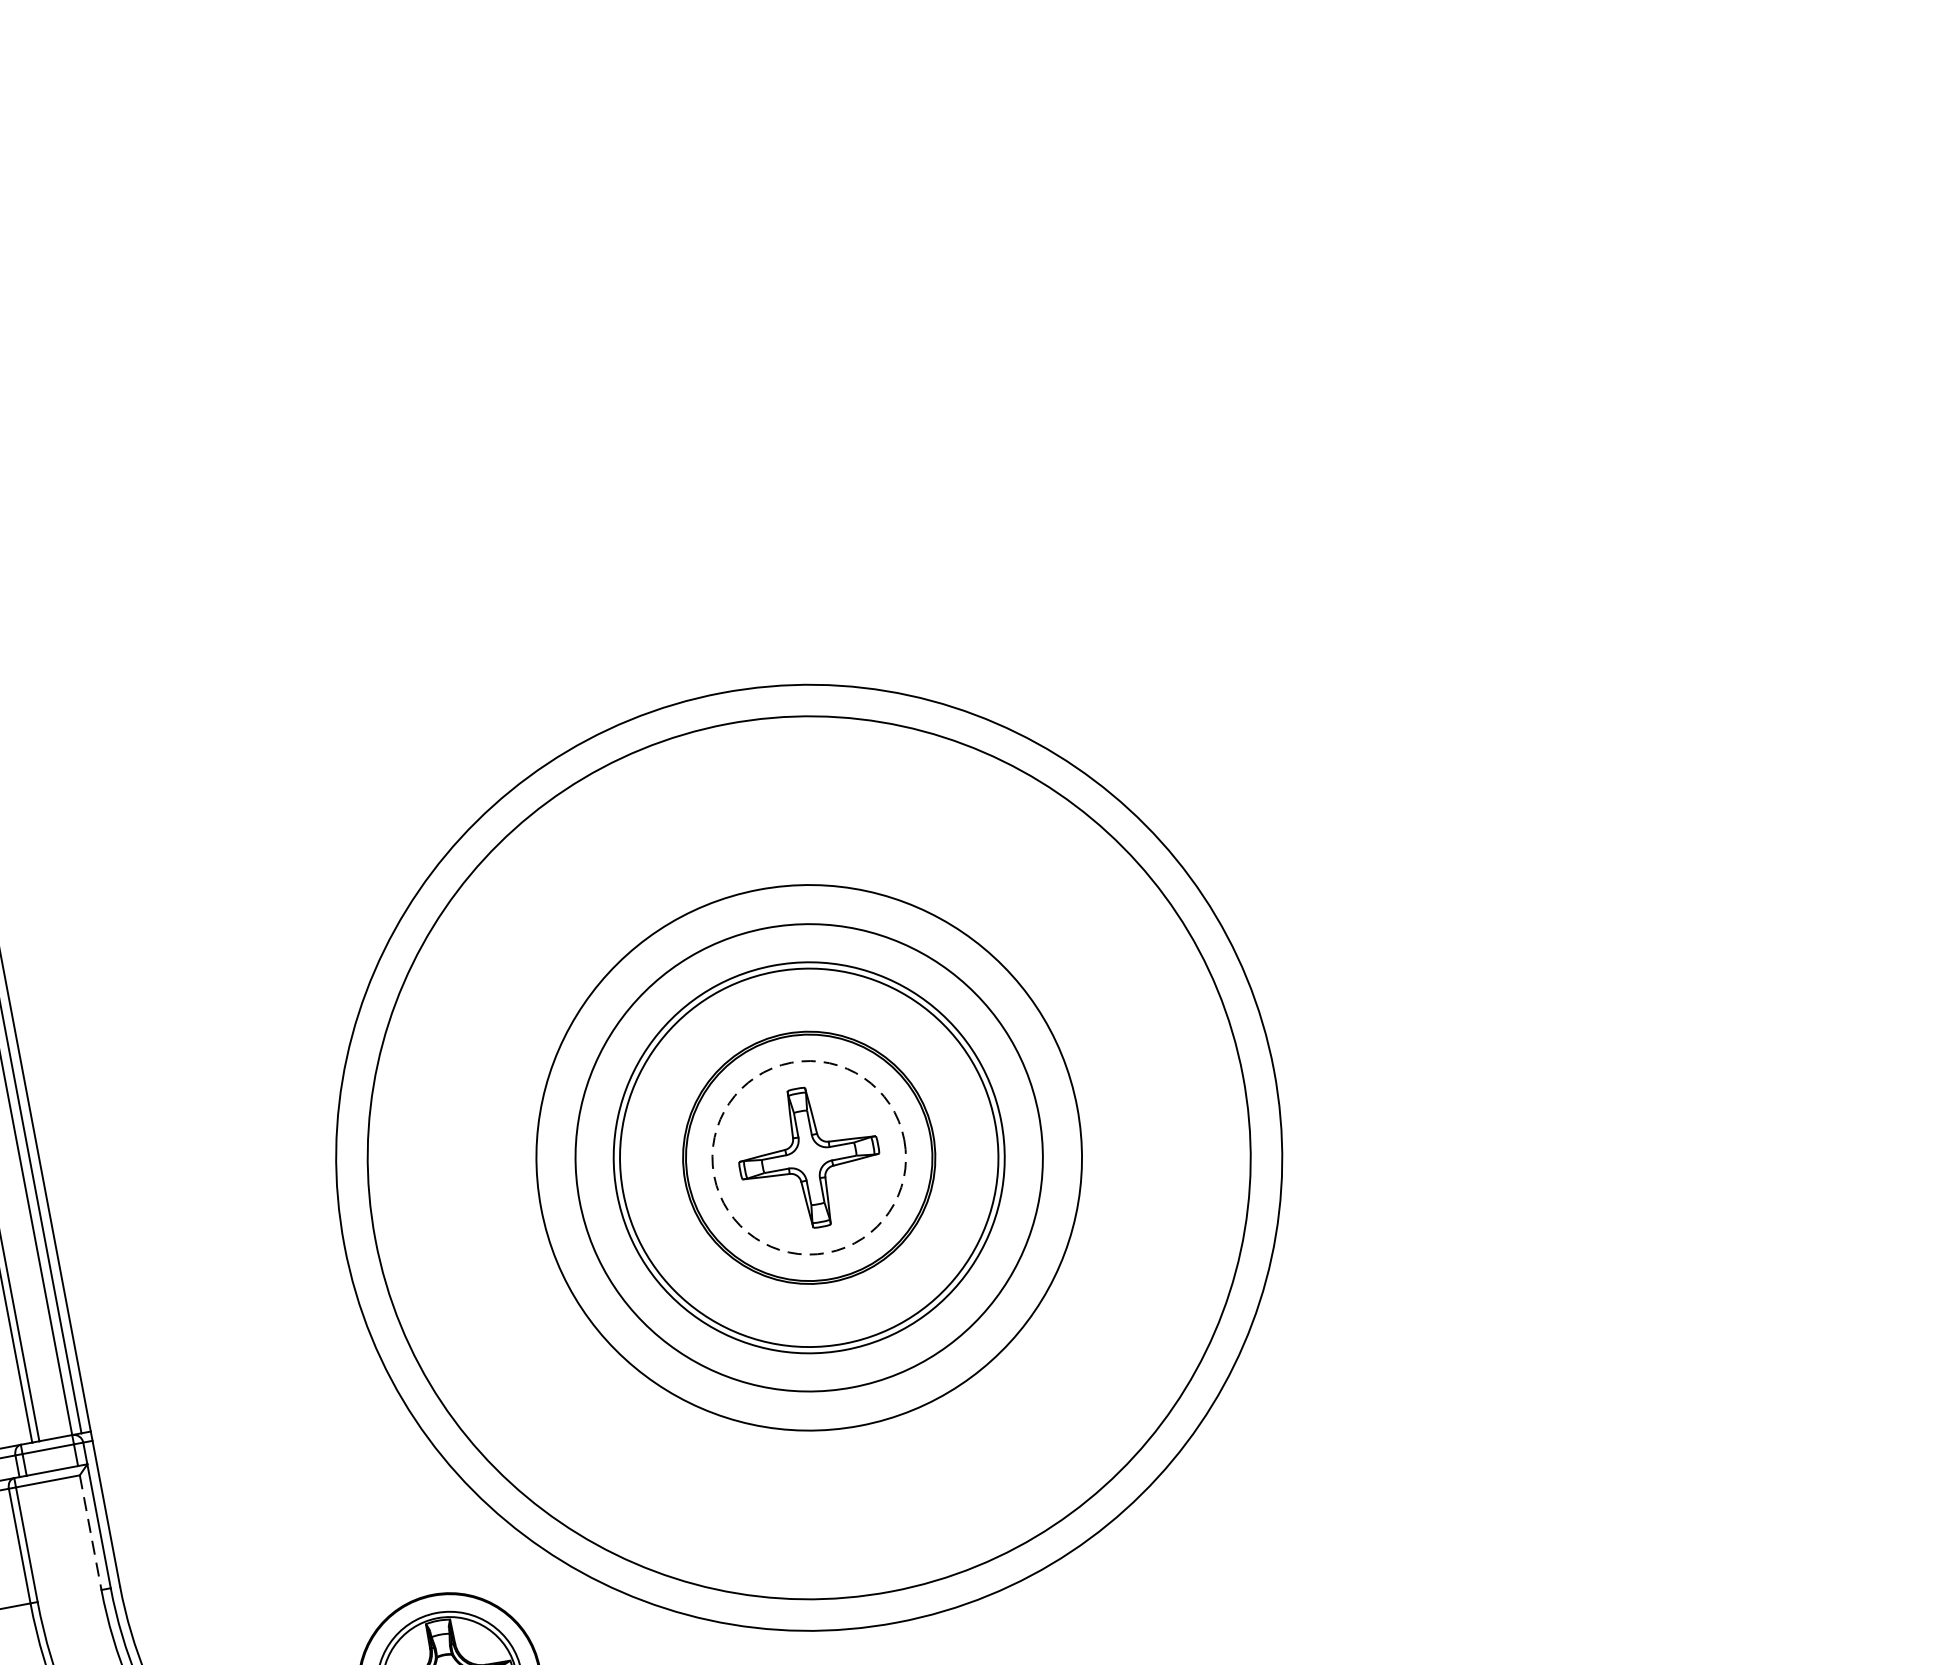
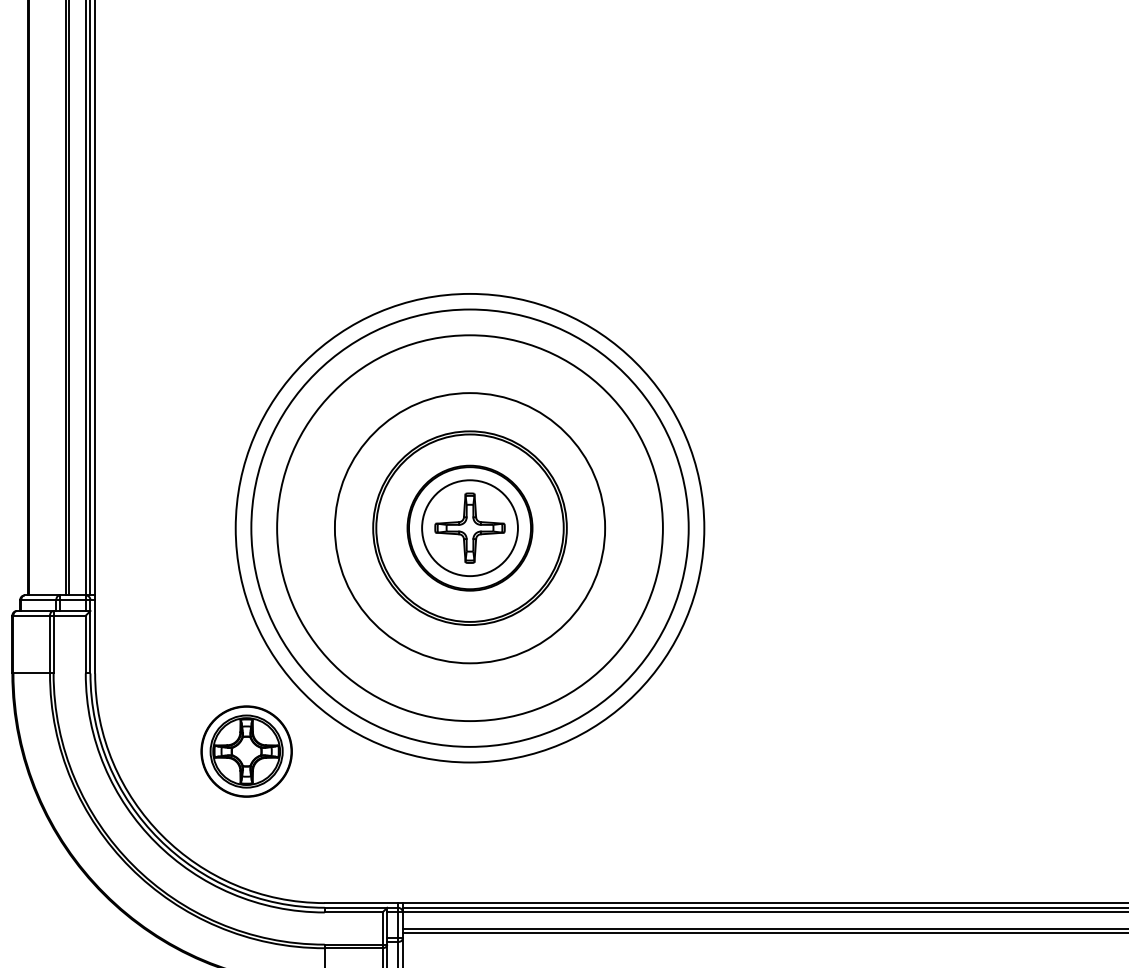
circle: (808, 1158) -> (469, 528), dashed -> solid
circle: (808, 1158) -> (469, 528), size x1.67
line: (90, 1532) -> (85, 644), dashed -> solid

